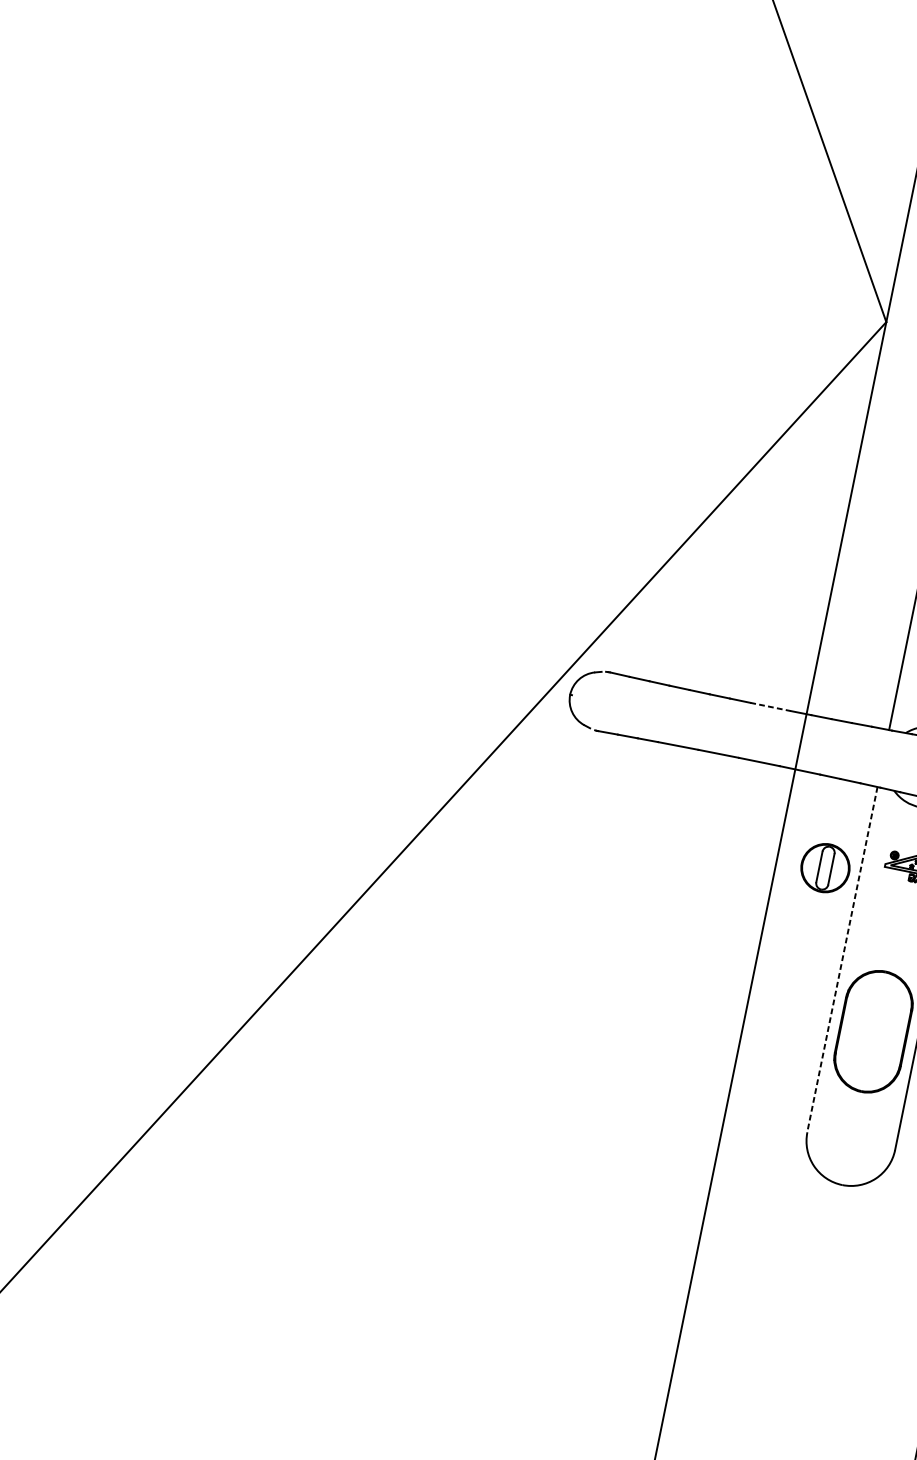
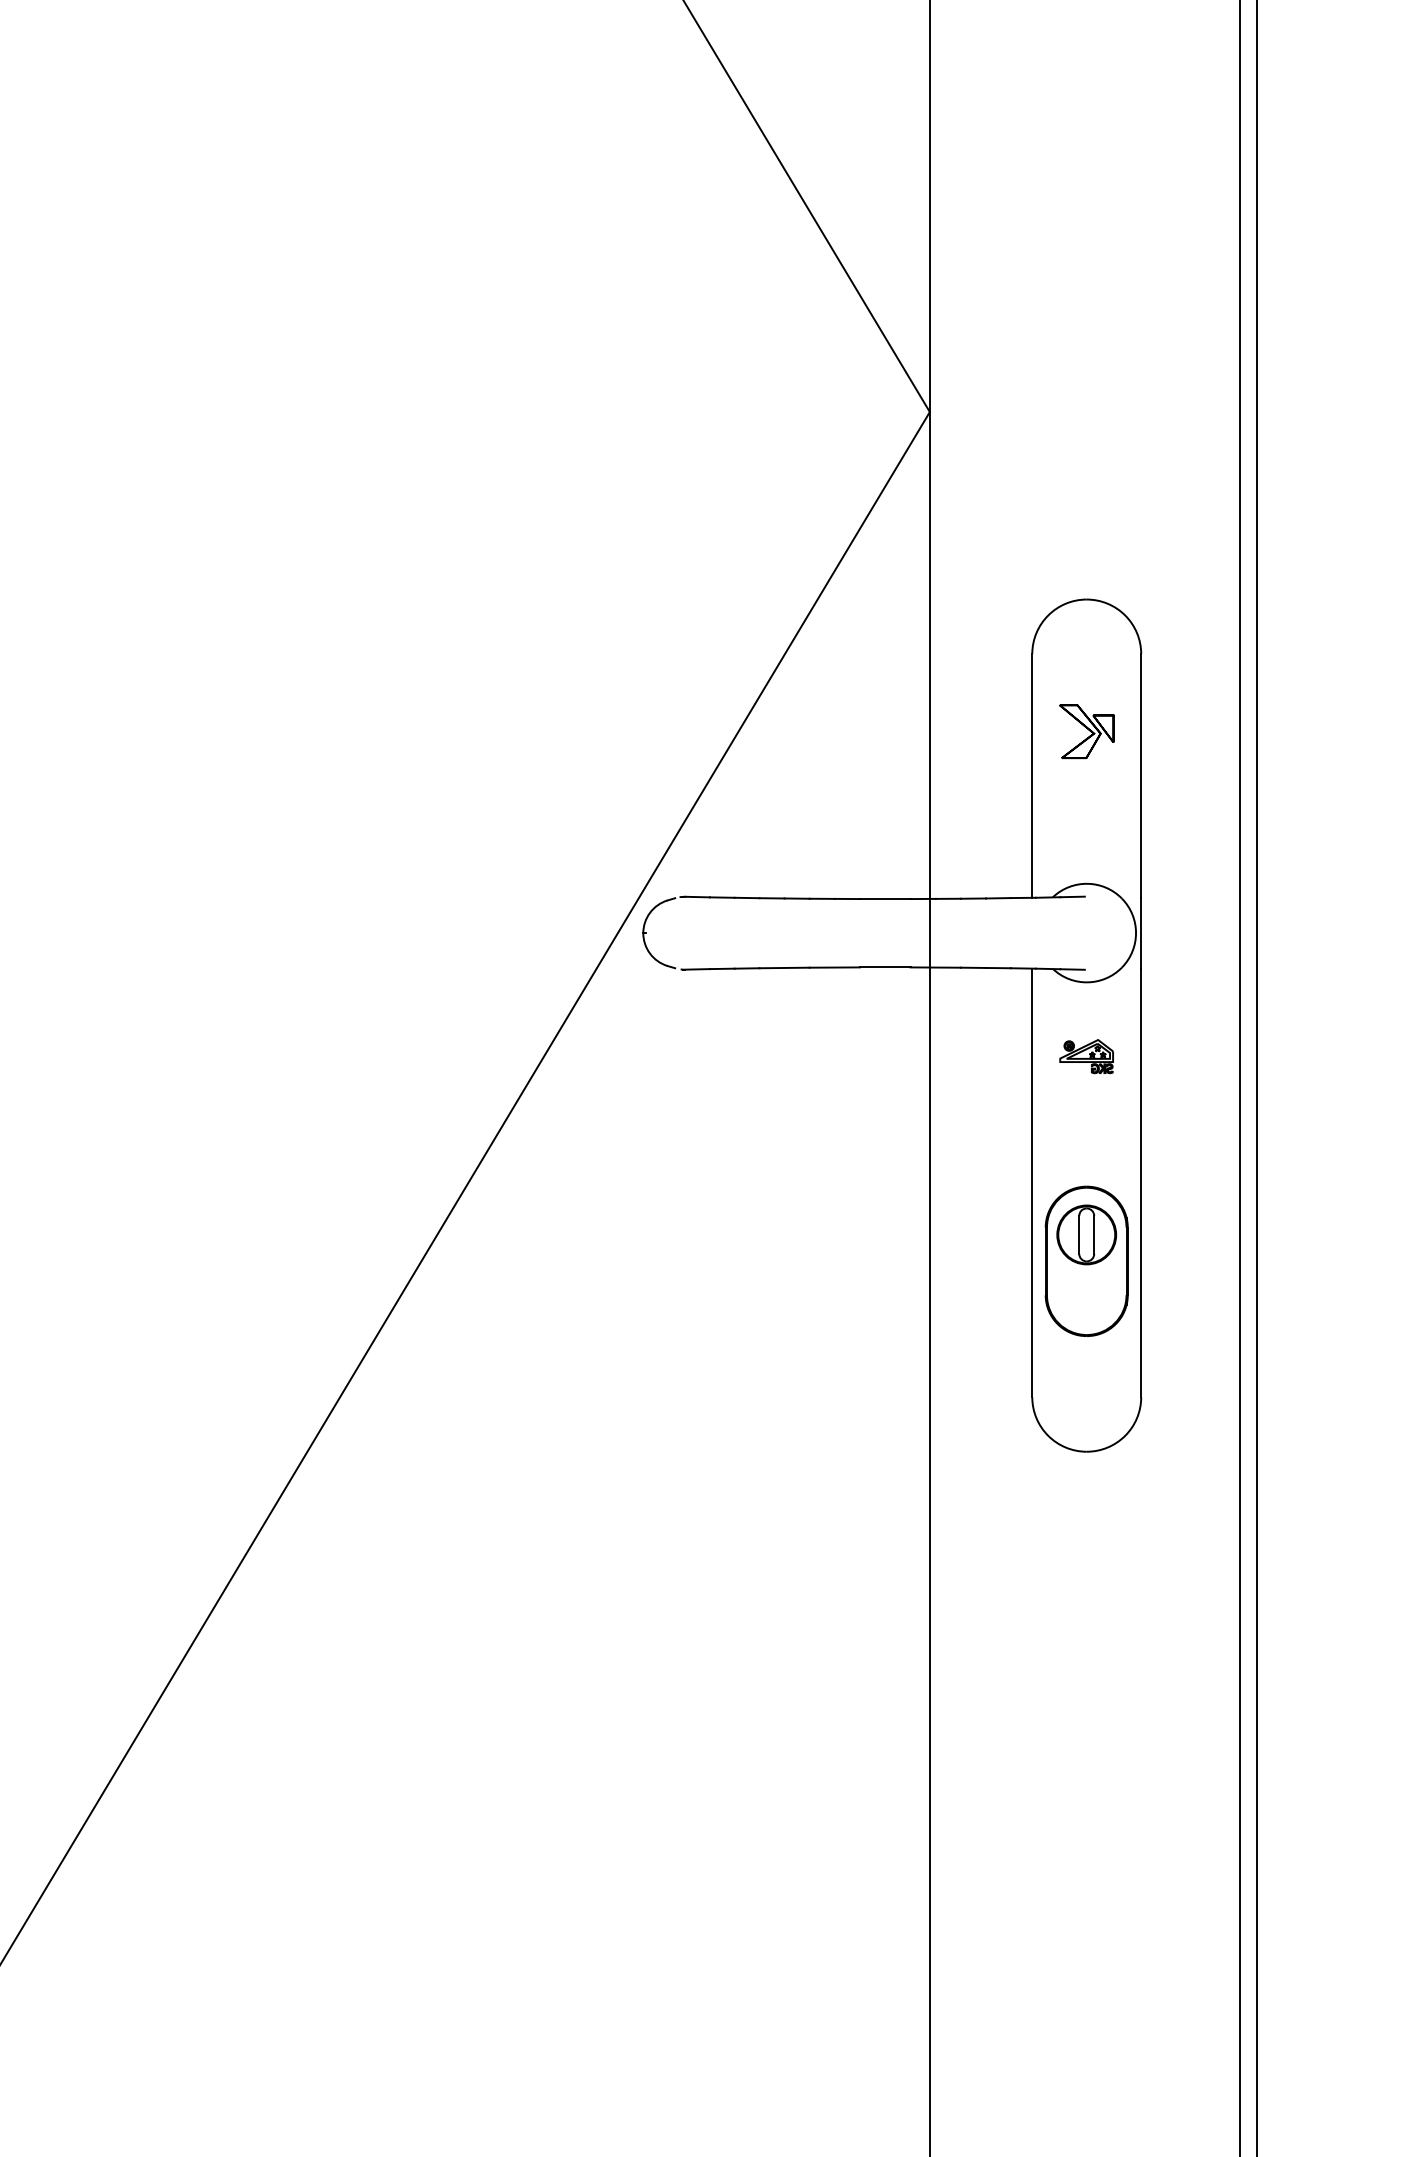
line: (770, 707) -> (885, 899), dashed -> solid
part: (825, 867) -> (1086, 1234), moved
line: (842, 960) -> (1032, 1183), dashed -> solid

